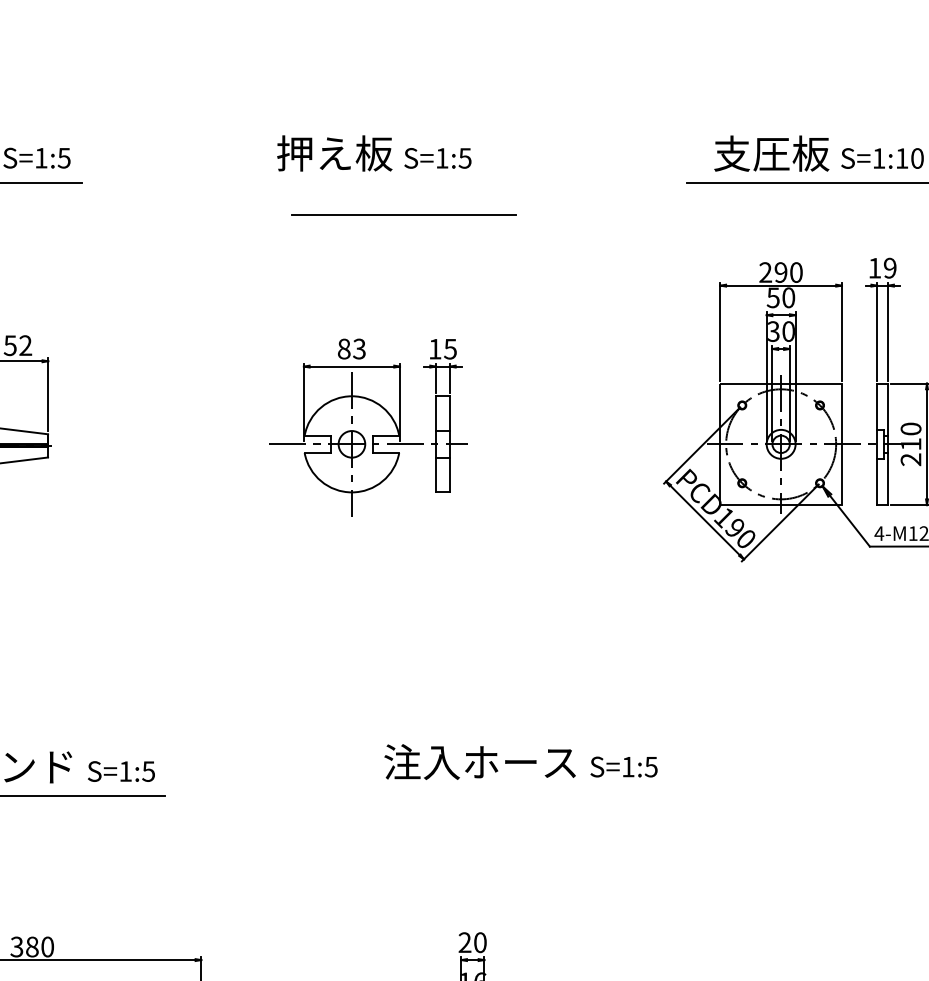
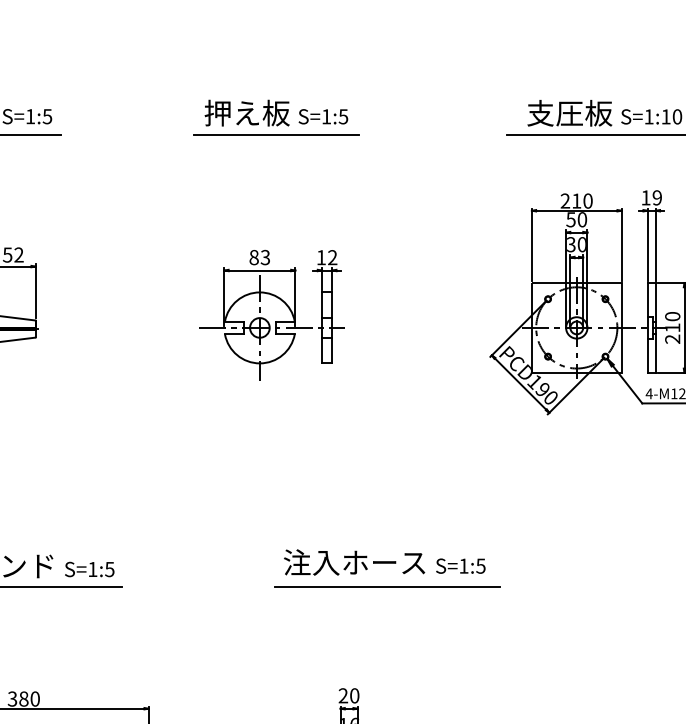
line: (404, 214) -> (276, 134), moved
text: (780, 271) -> (576, 200), 290 -> 210
text: (450, 348) -> (332, 257), 15 -> 12
line: (524, 794) -> (387, 586), added

